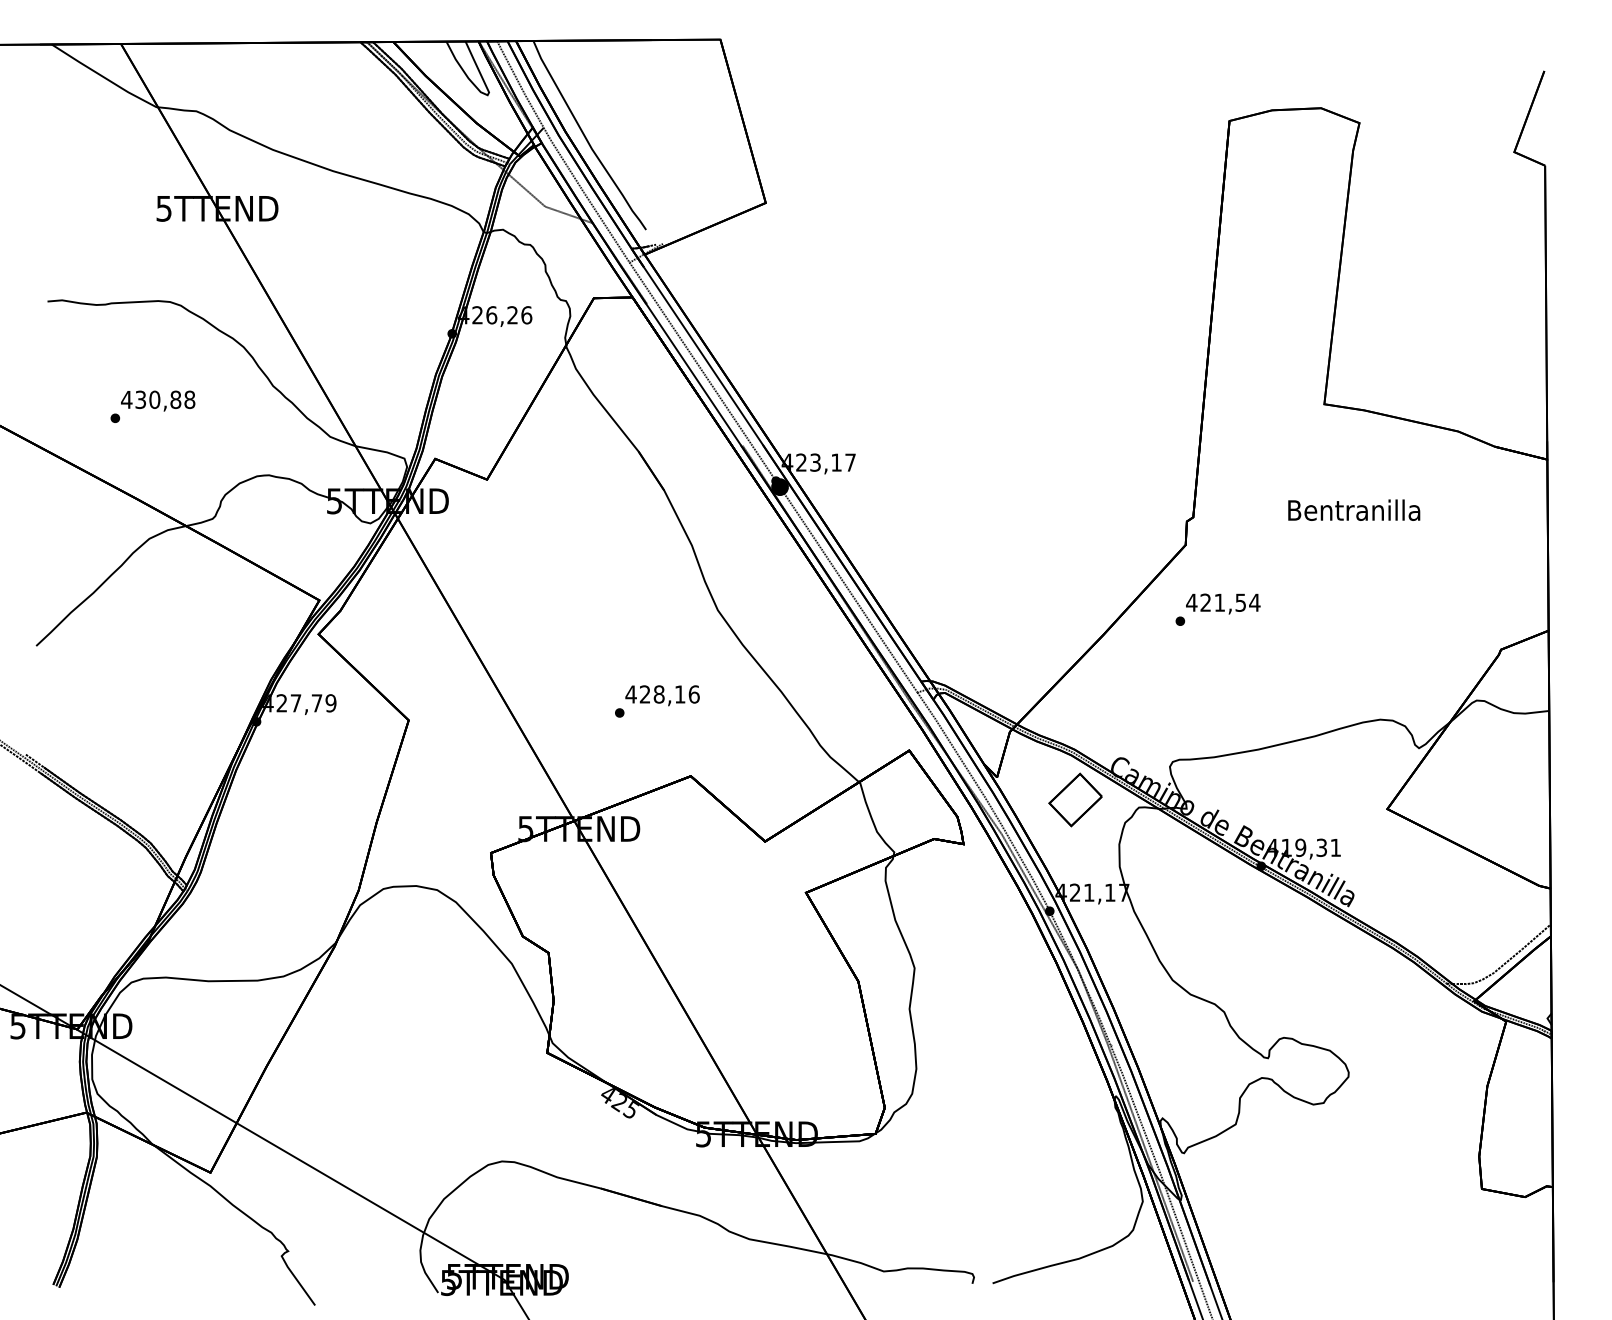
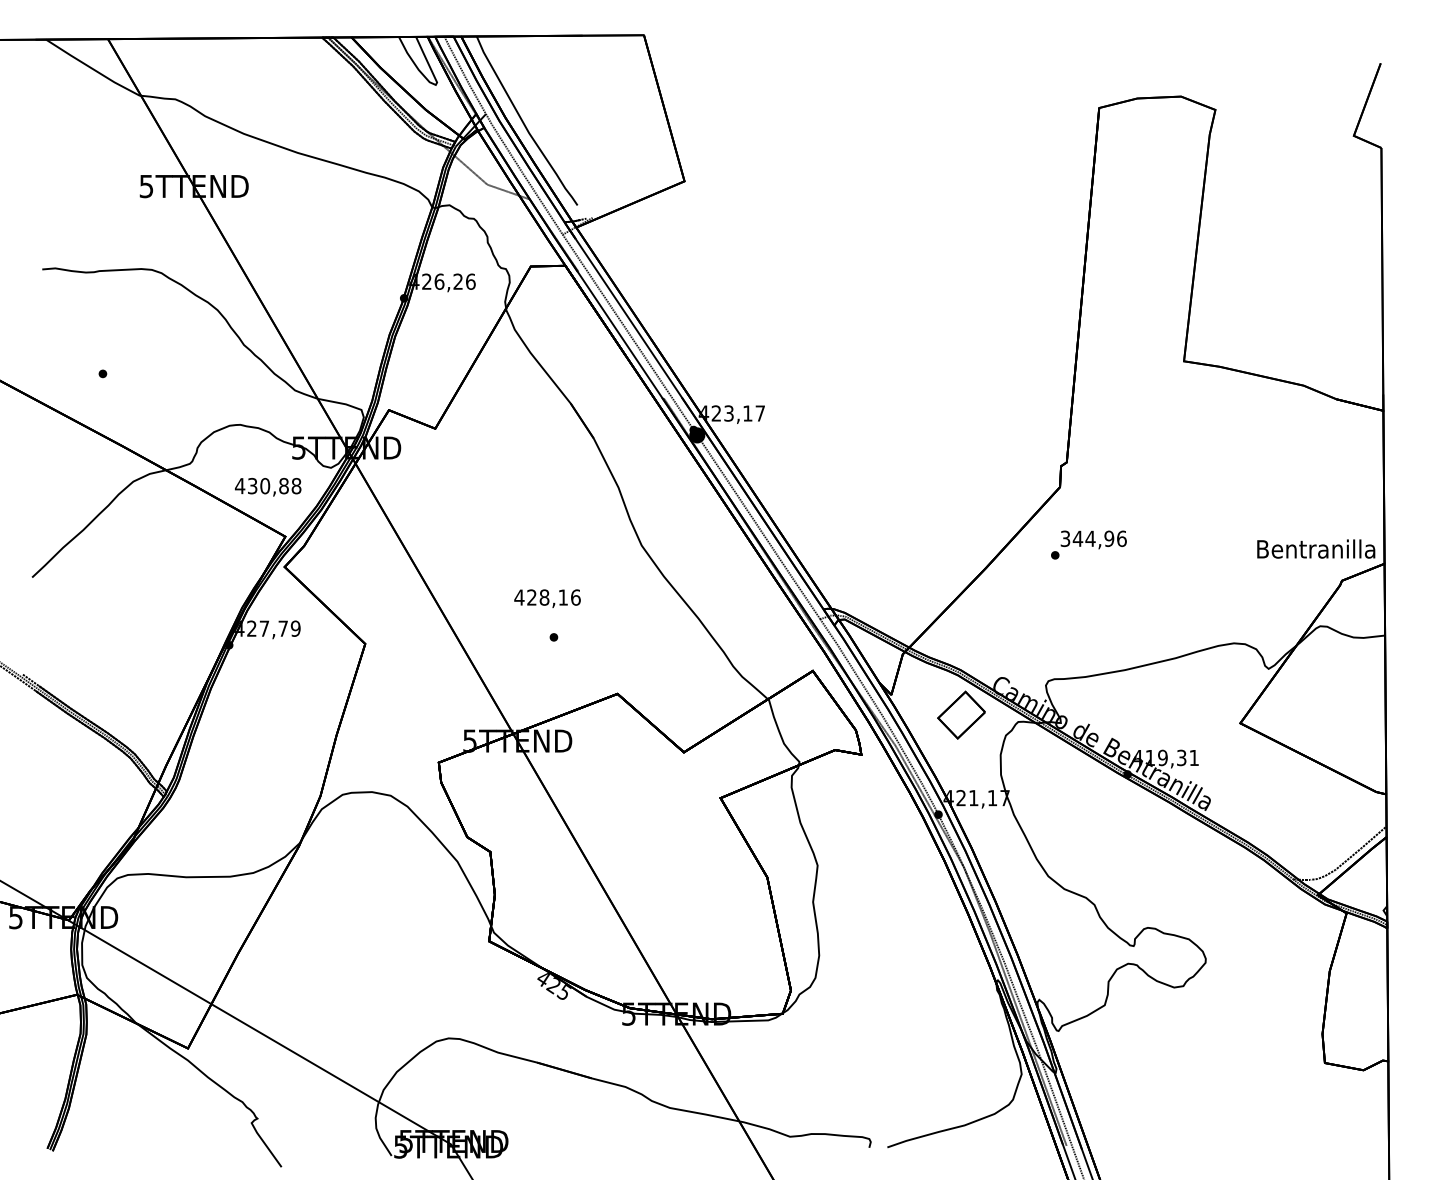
text: (158, 400) -> (268, 486), moved
text: (1354, 509) -> (1316, 548), moved
text: (1223, 602) -> (1093, 538), 421,54 -> 344,96
text: (662, 695) -> (547, 598), moved

